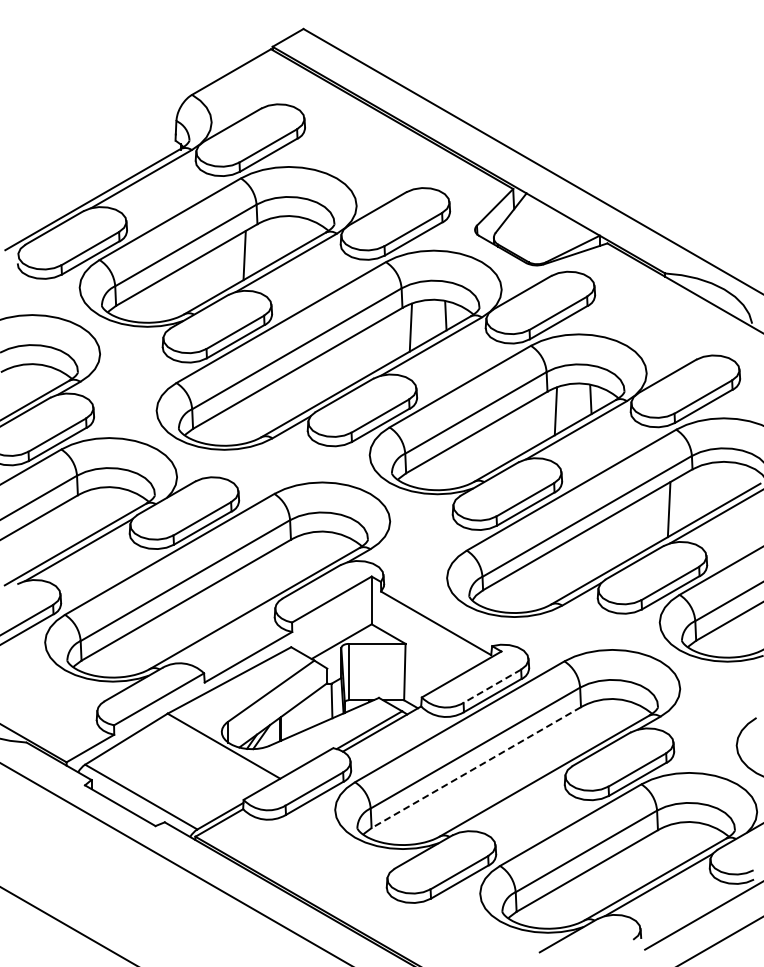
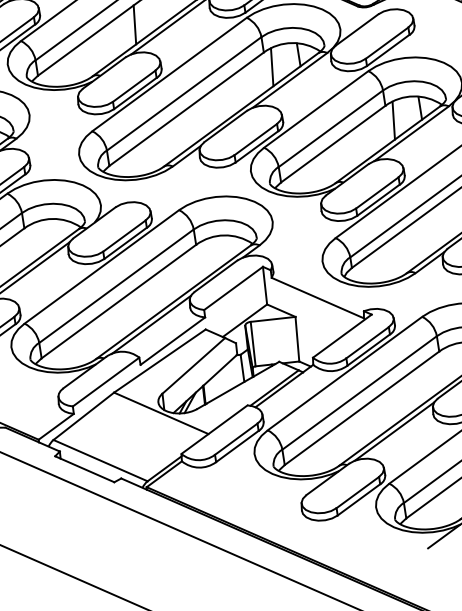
line: (223, 633) -> (151, 324), added
line: (491, 686) -> (366, 343), dashed -> solid
line: (476, 767) -> (362, 408), dashed -> solid
line: (513, 801) -> (394, 431), added

